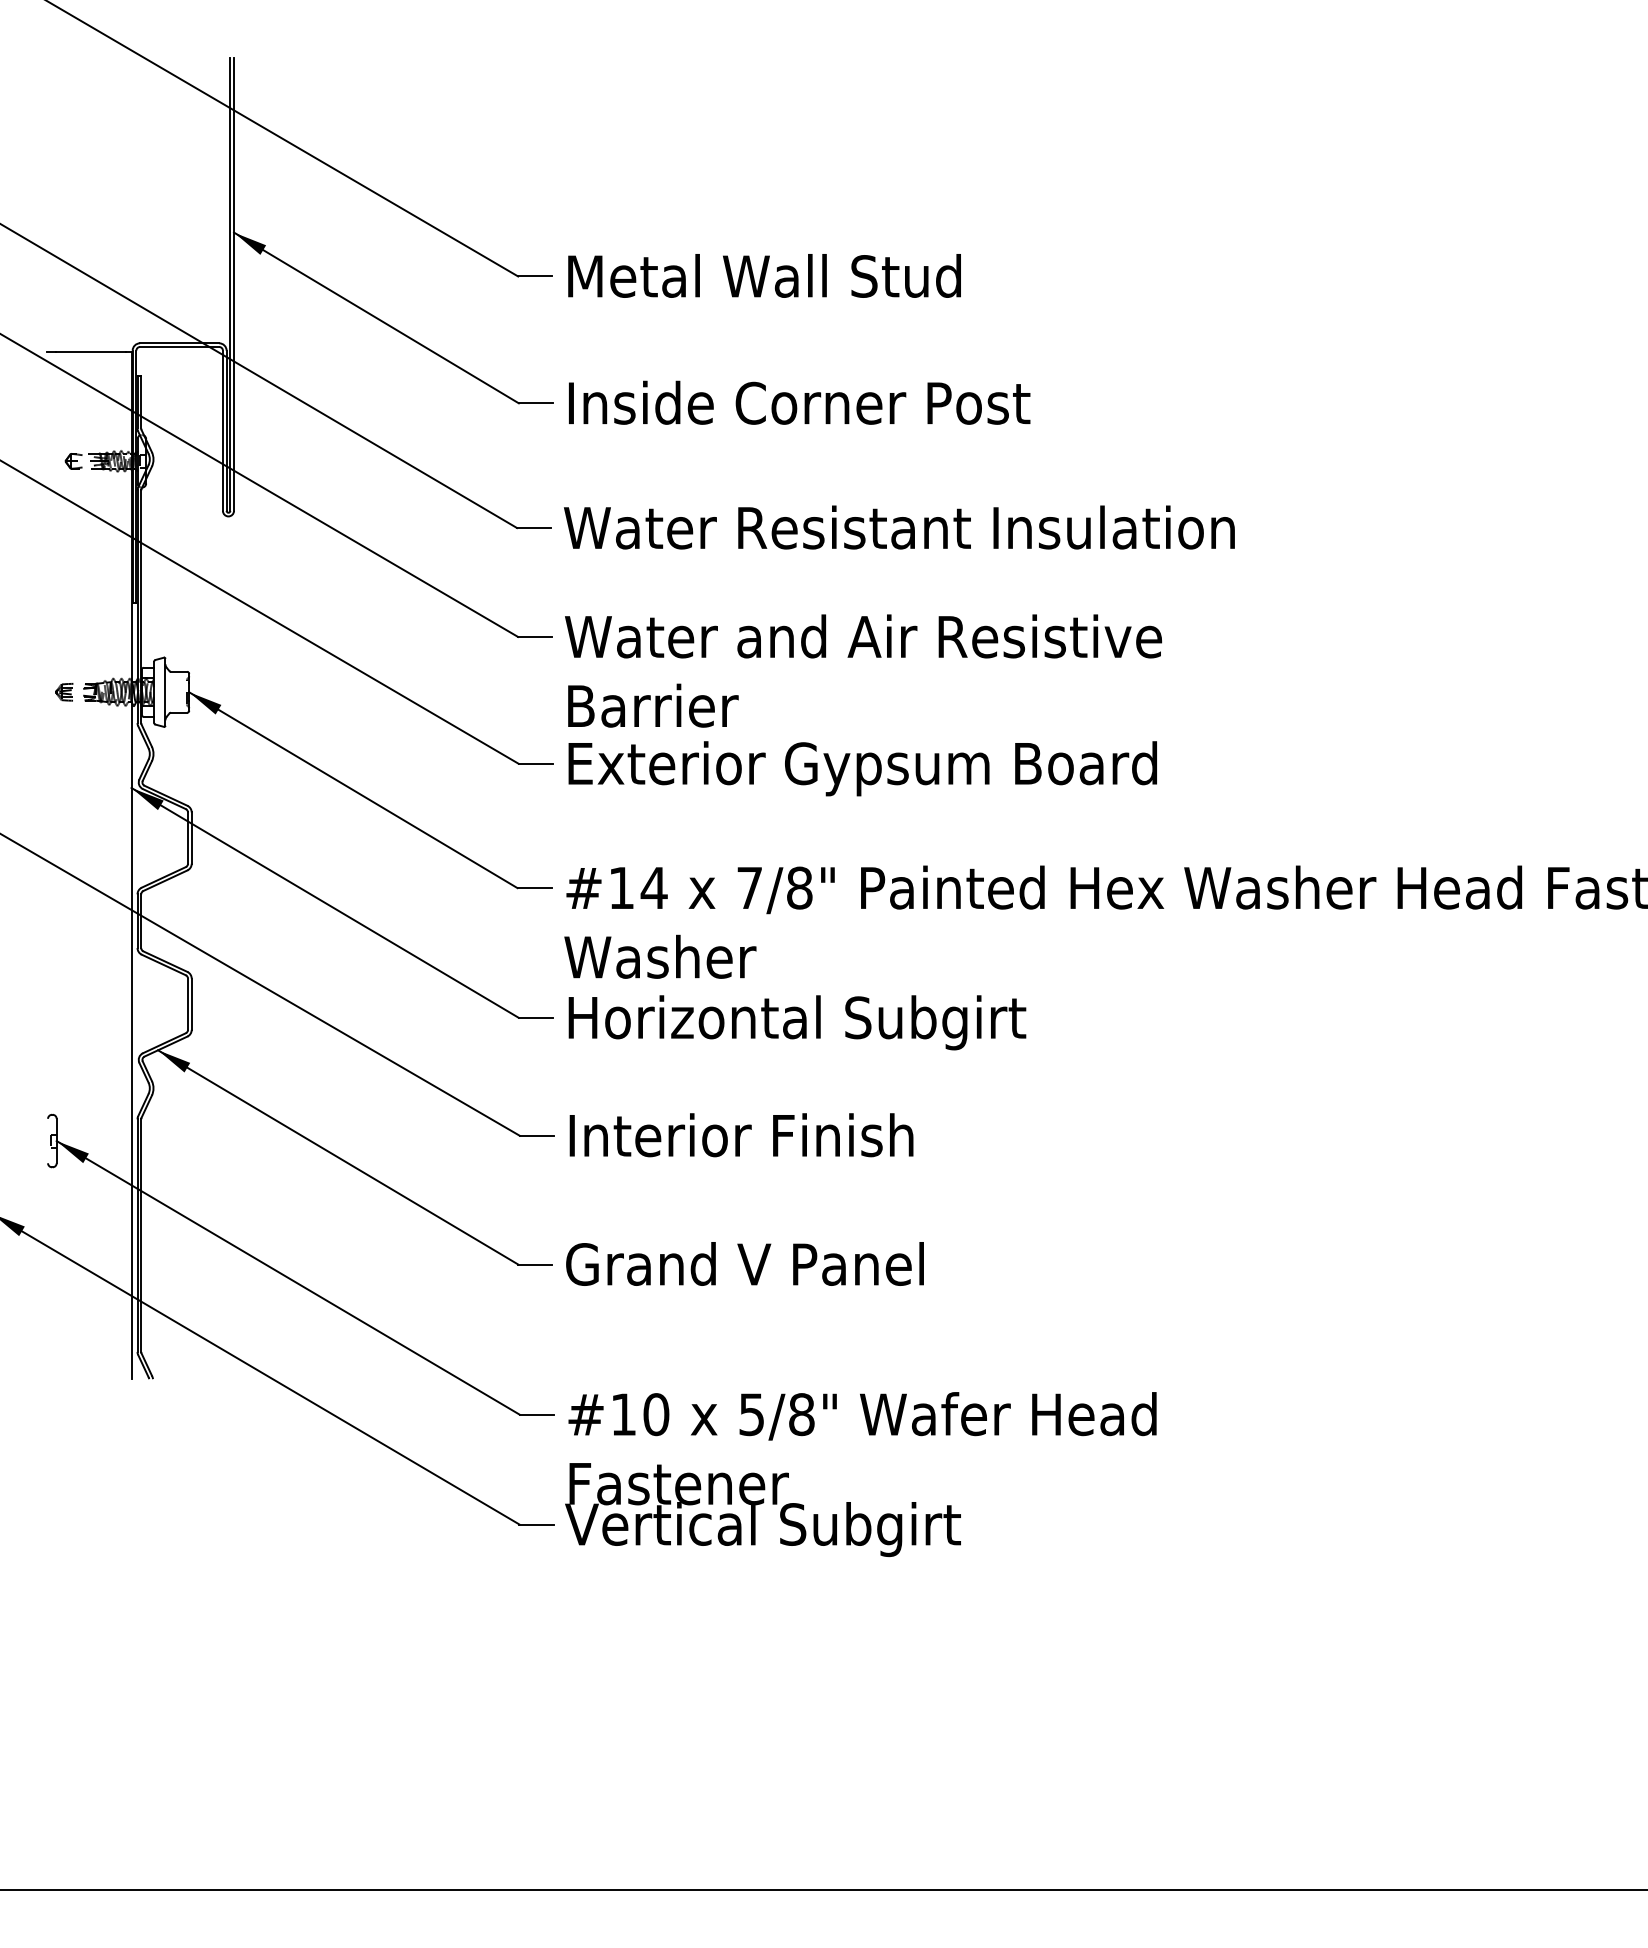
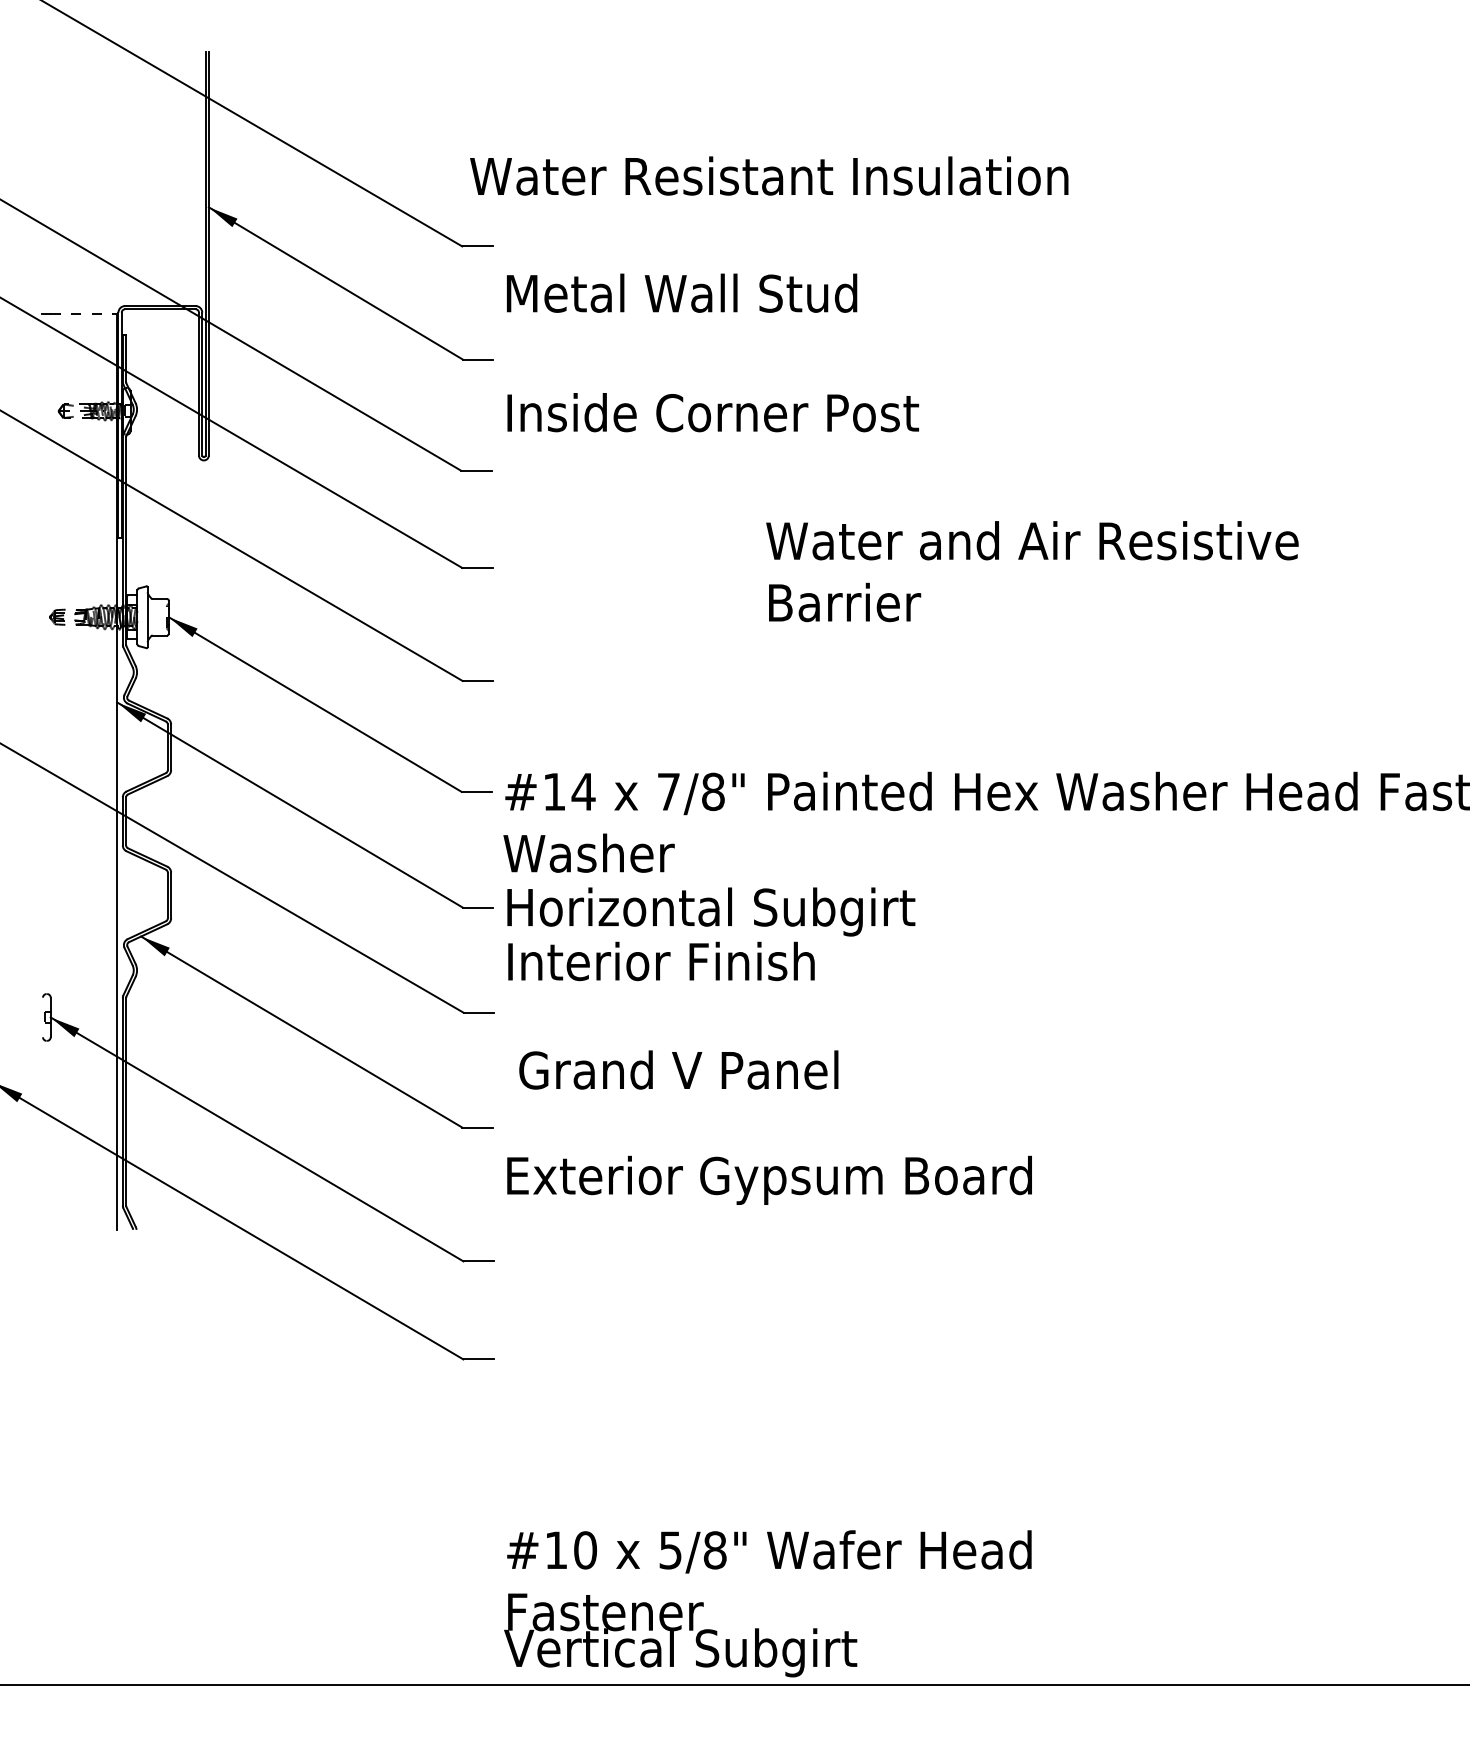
text: (764, 275) -> (681, 292), moved
line: (91, 351) -> (81, 313), solid -> dashed
text: (799, 402) -> (713, 412), moved
text: (899, 527) -> (769, 176), moved
text: (863, 670) -> (1032, 571), moved
text: (862, 768) -> (769, 1180), moved
text: (741, 1135) -> (661, 961), moved
text: (744, 1263) -> (678, 1069), moved
text: (860, 1474) -> (767, 1603), moved

